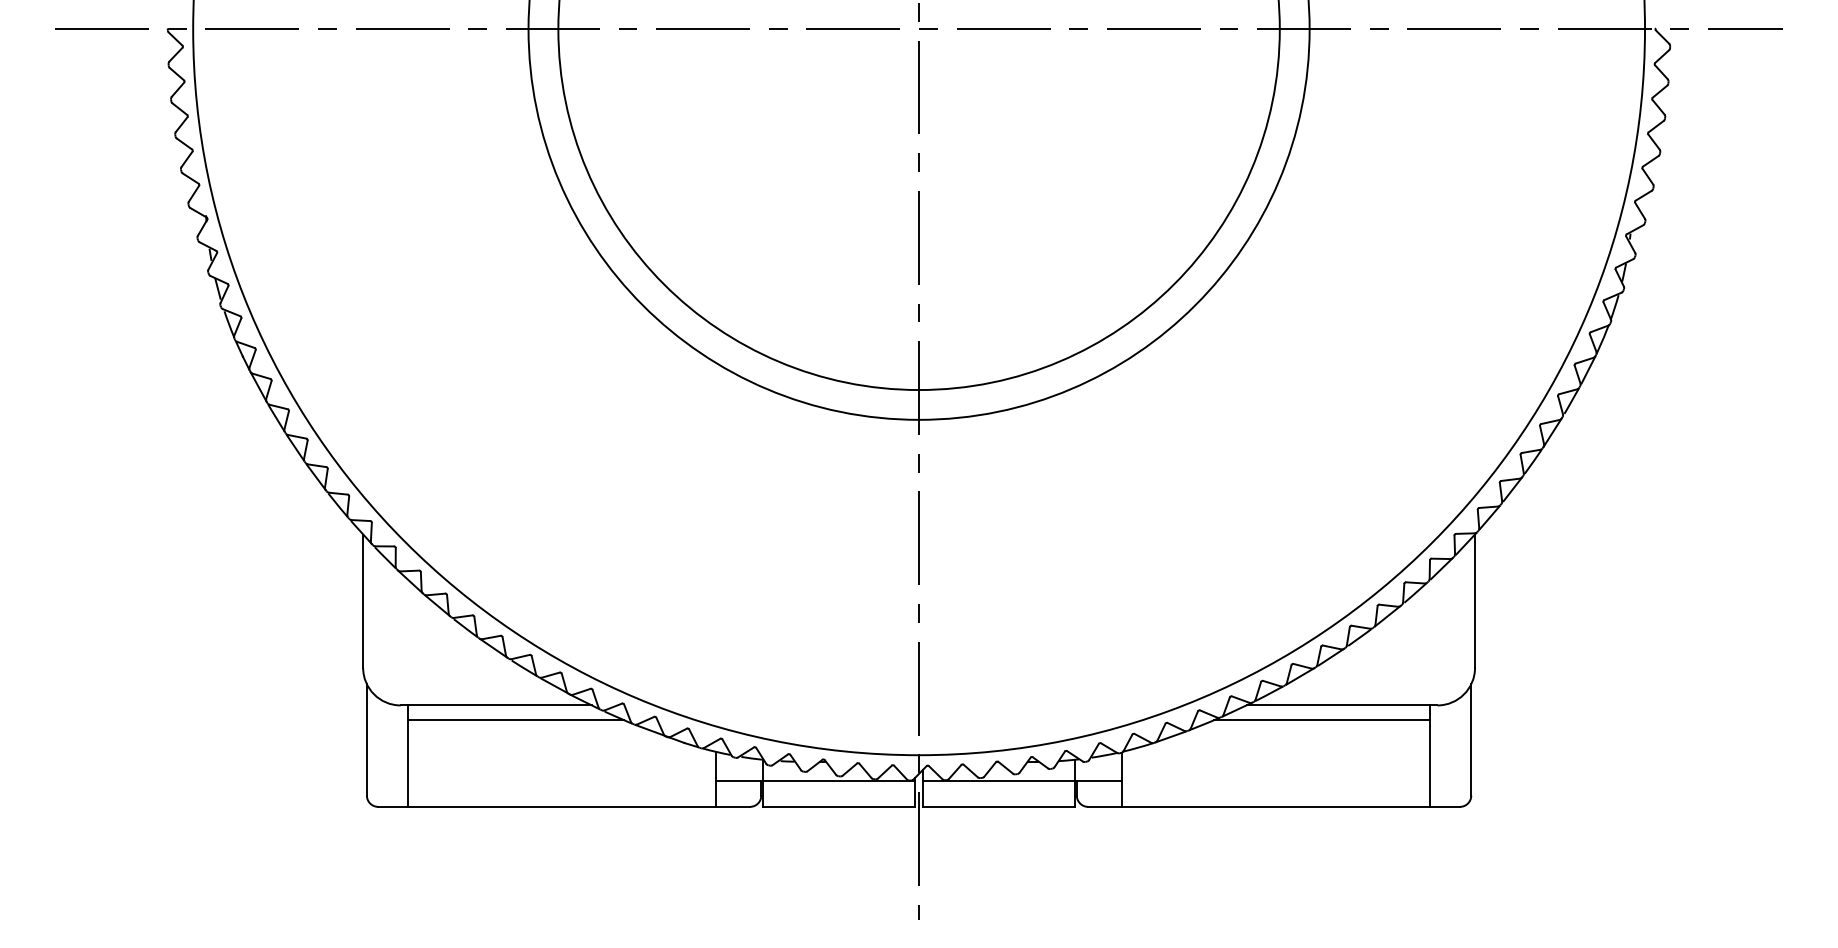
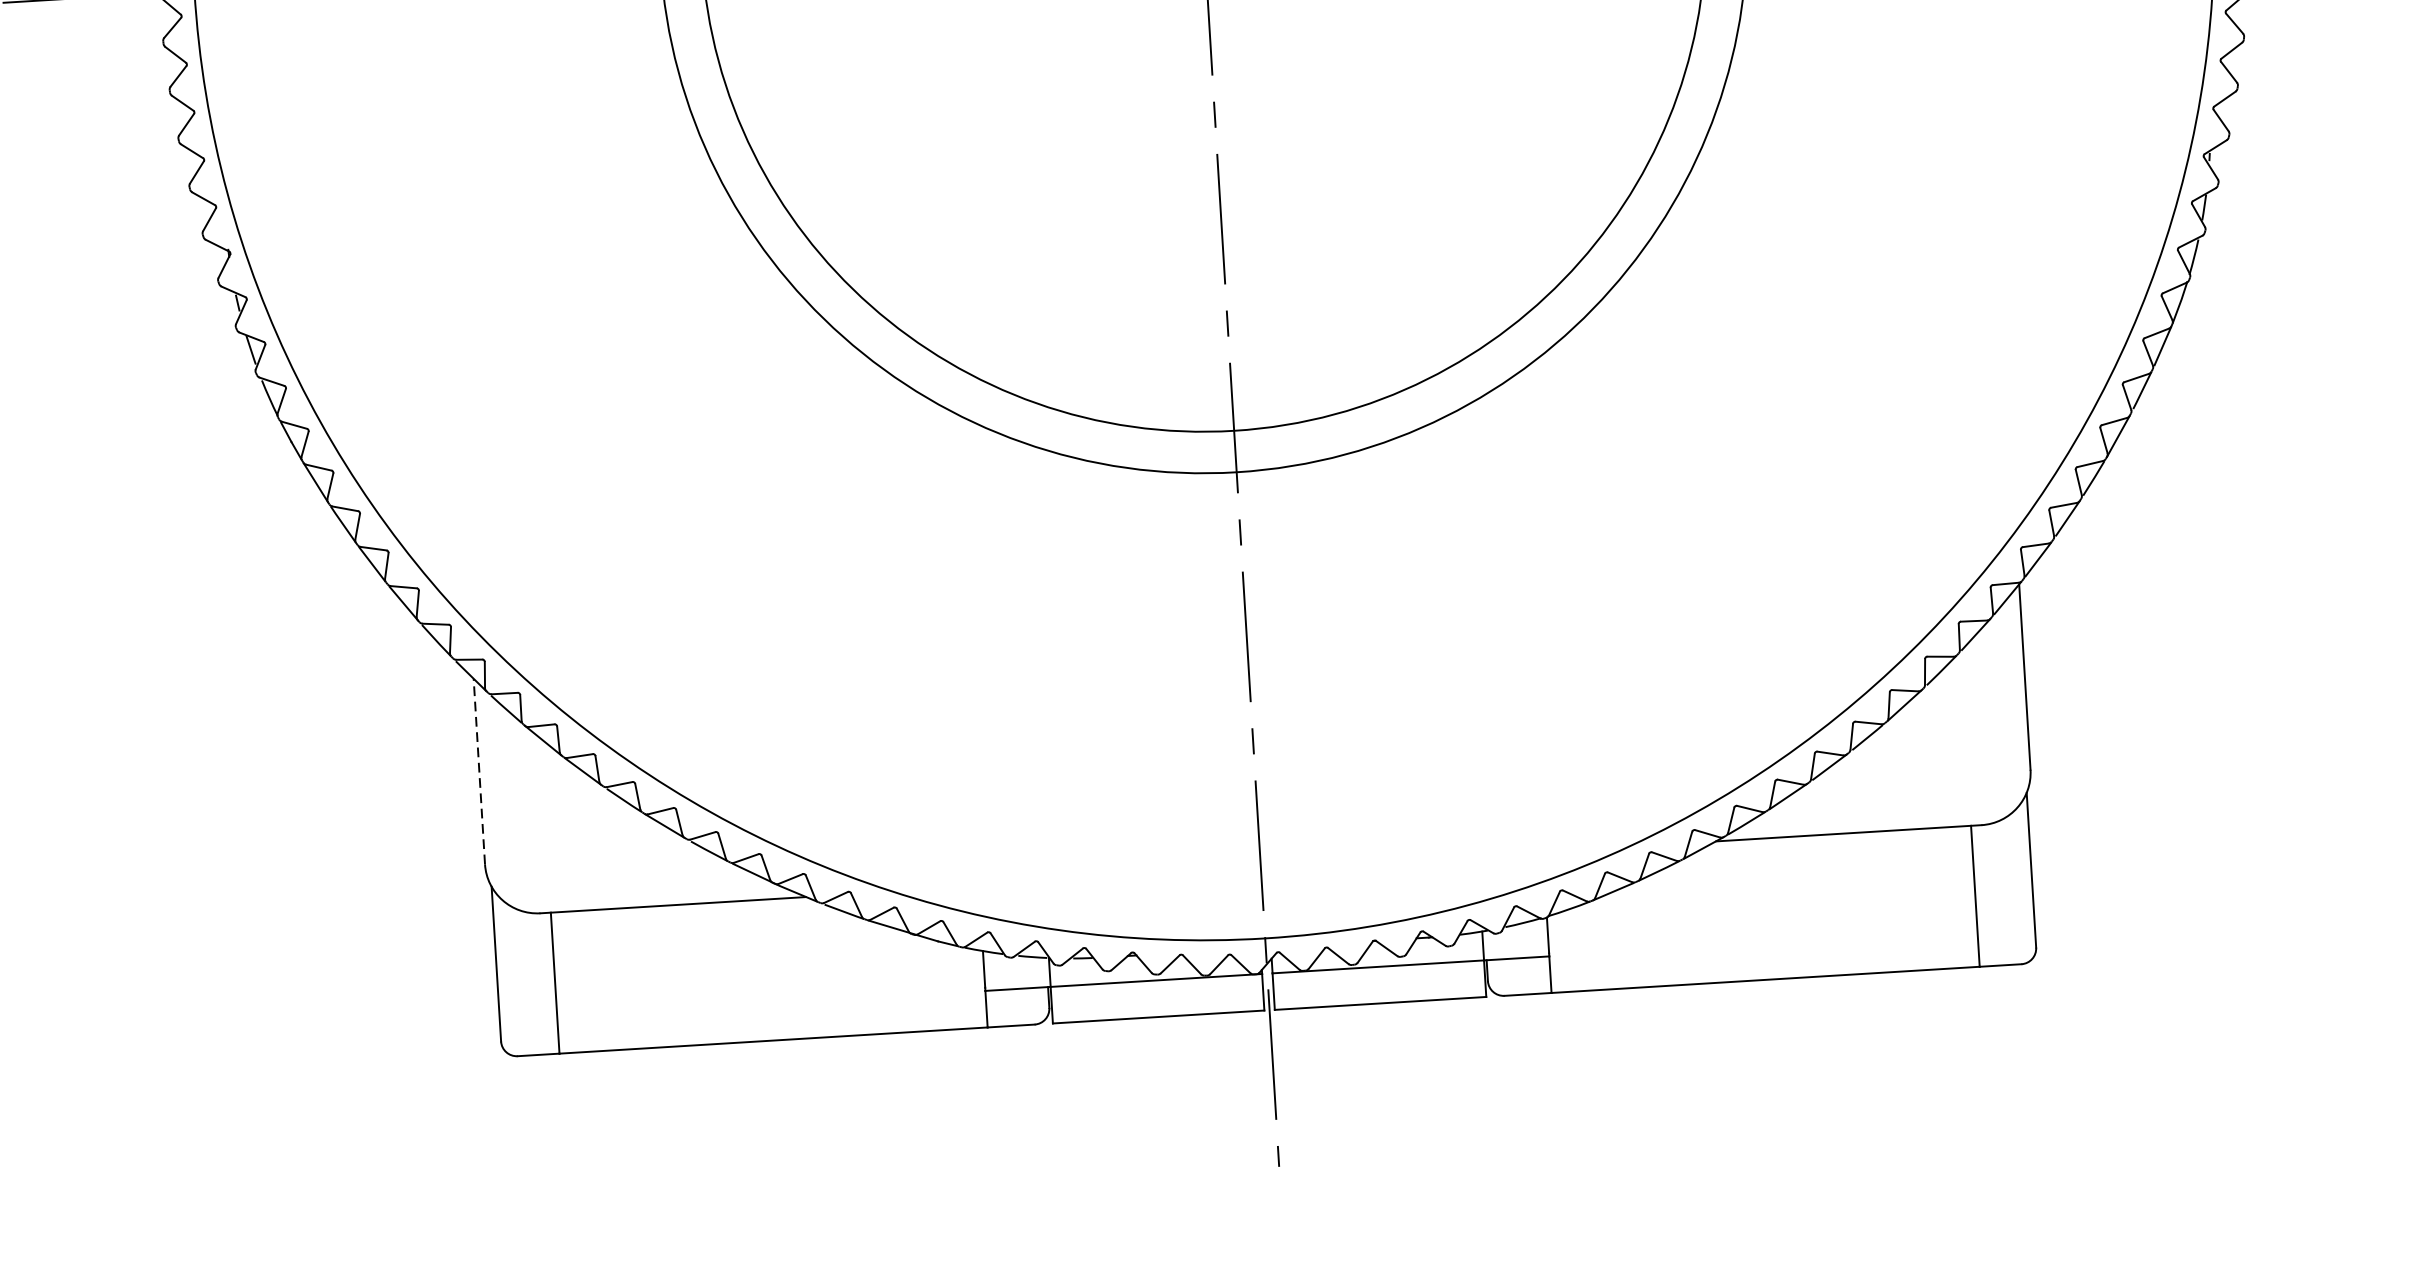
line: (363, 601) -> (479, 771), solid -> dashed
line: (516, 720) -> (702, 924), removed
line: (1321, 720) -> (1821, 855), removed

